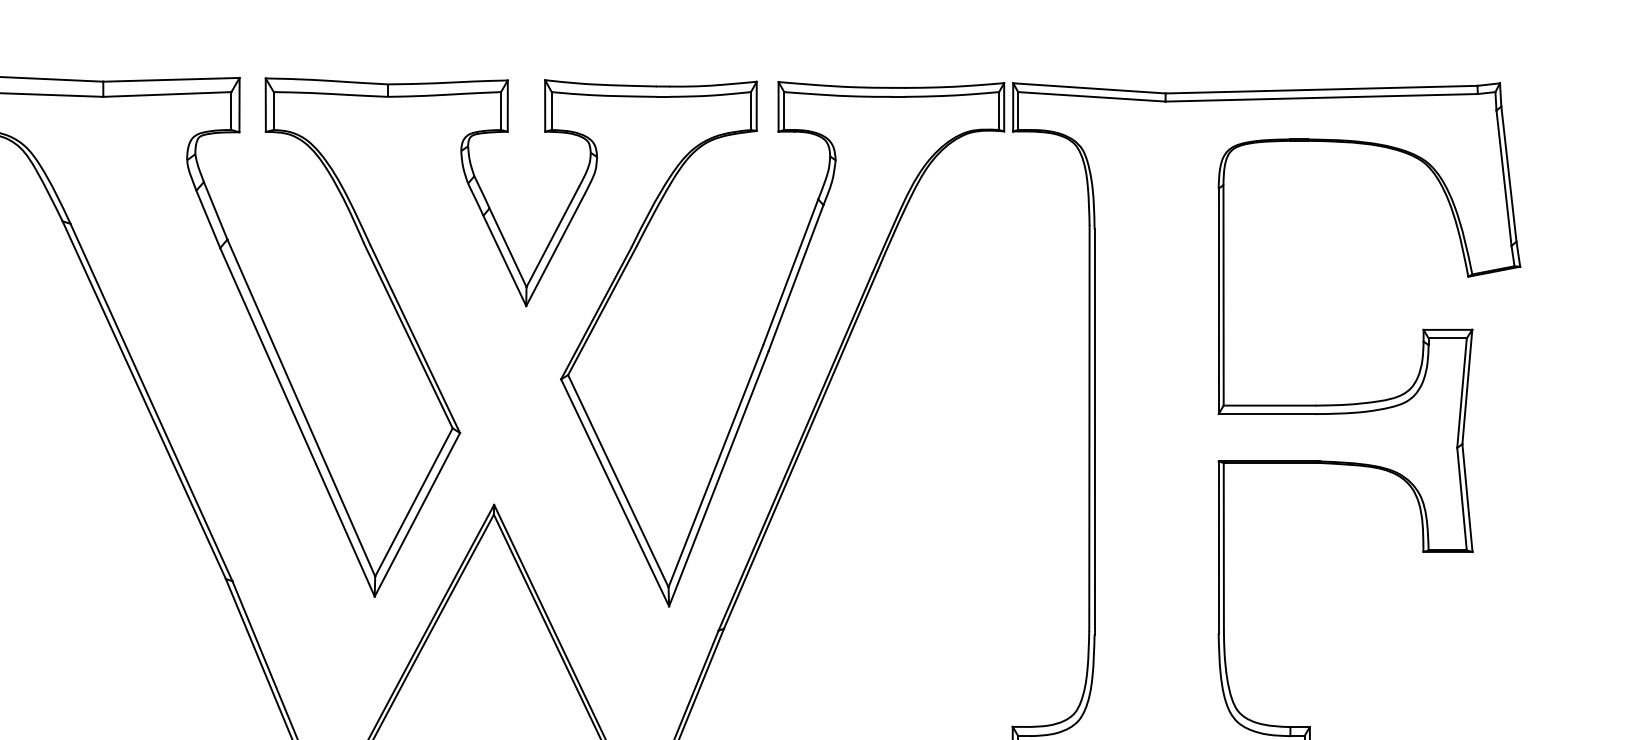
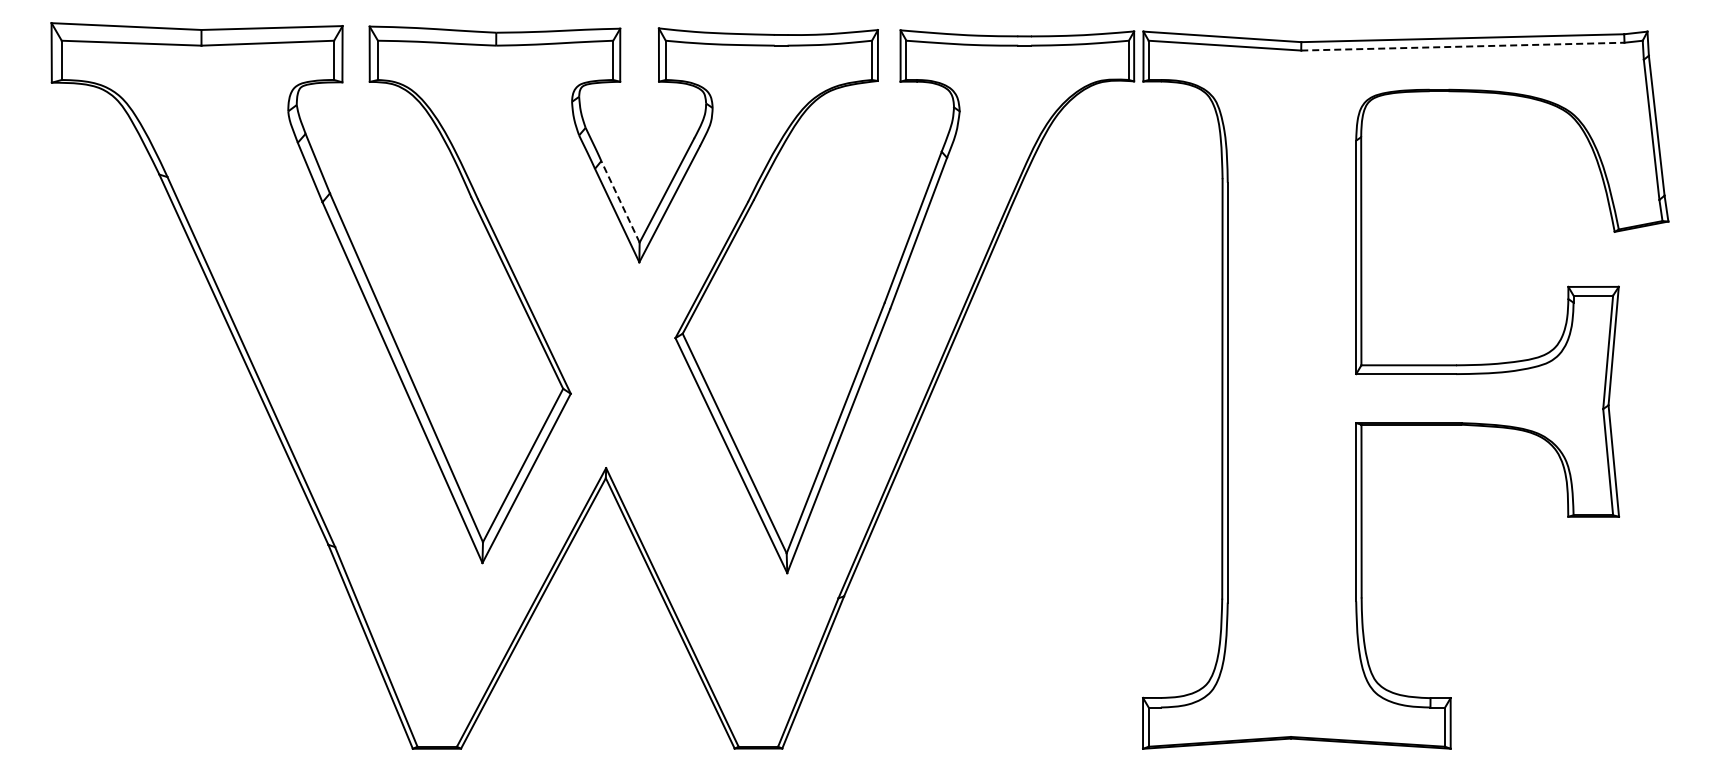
line: (1321, 97) -> (1462, 46), solid -> dashed
line: (508, 247) -> (620, 201), solid -> dashed

